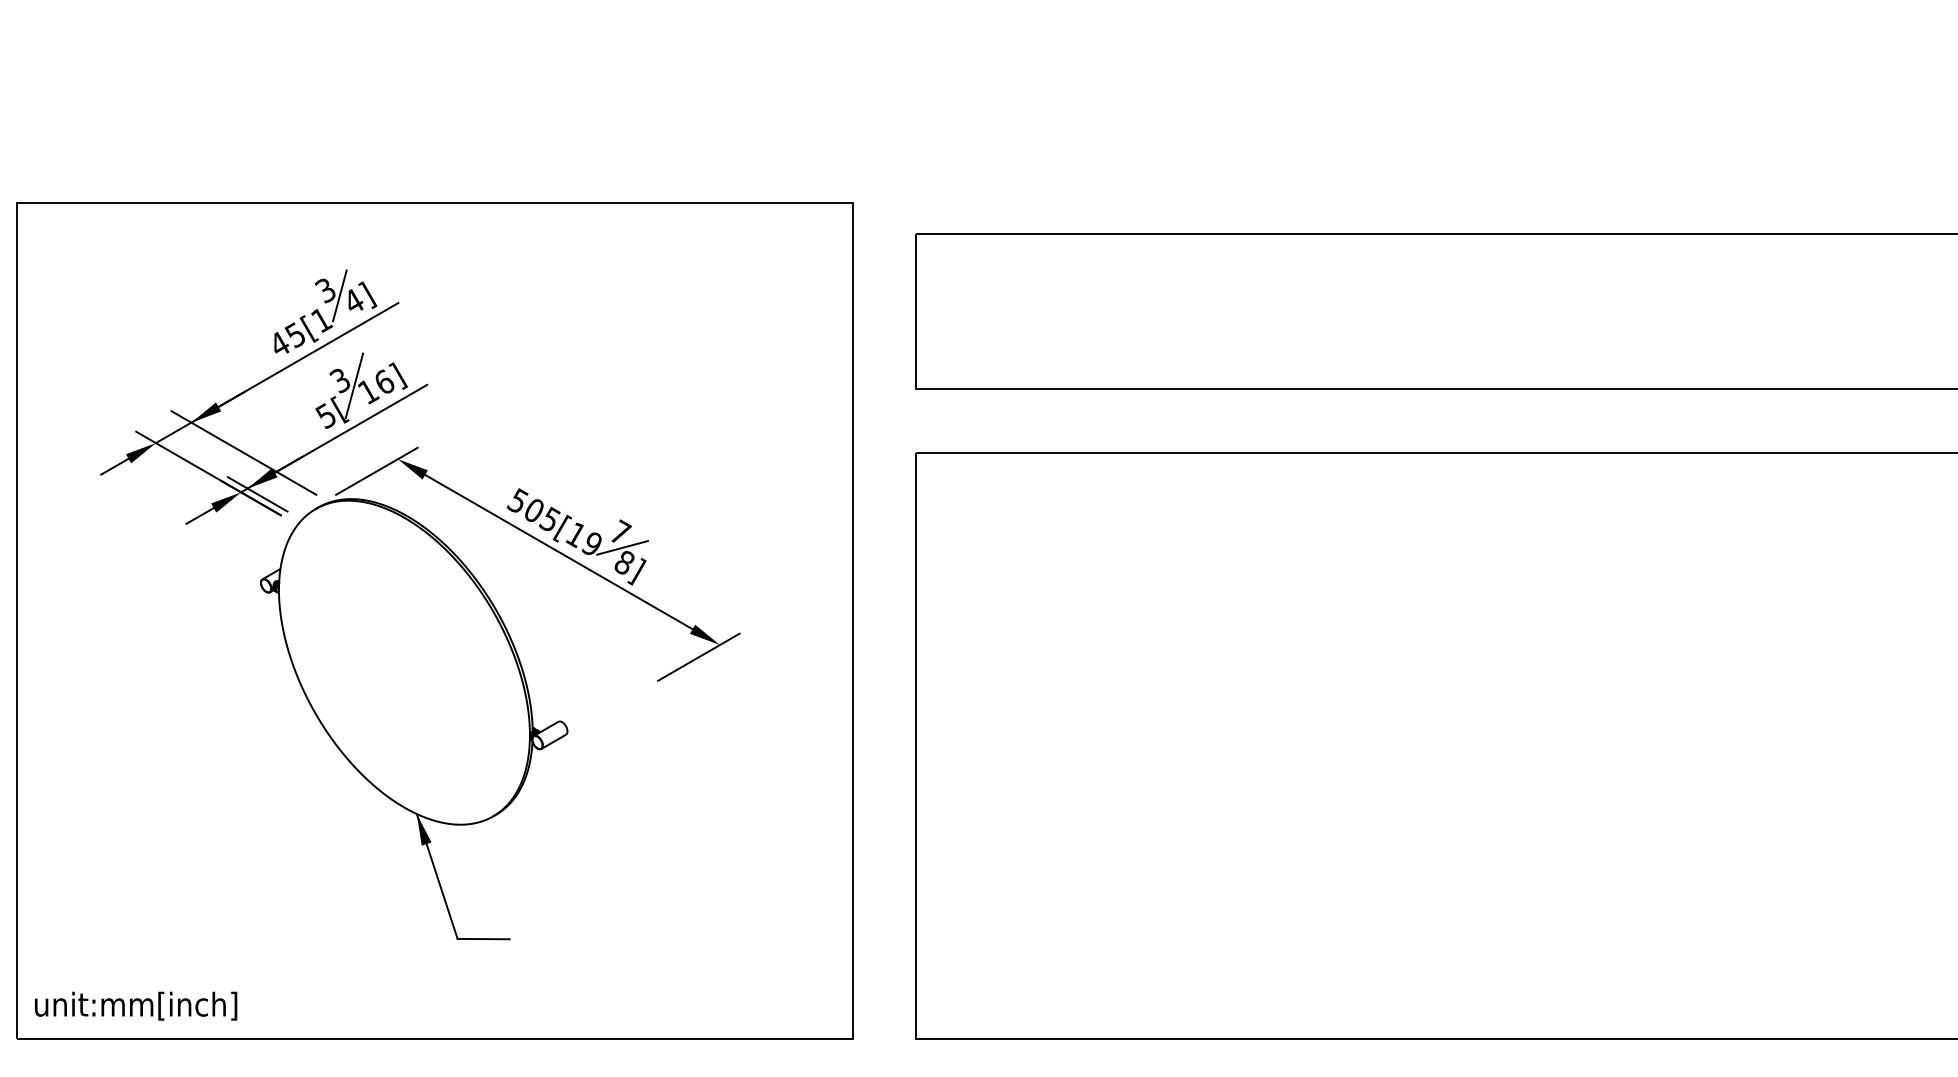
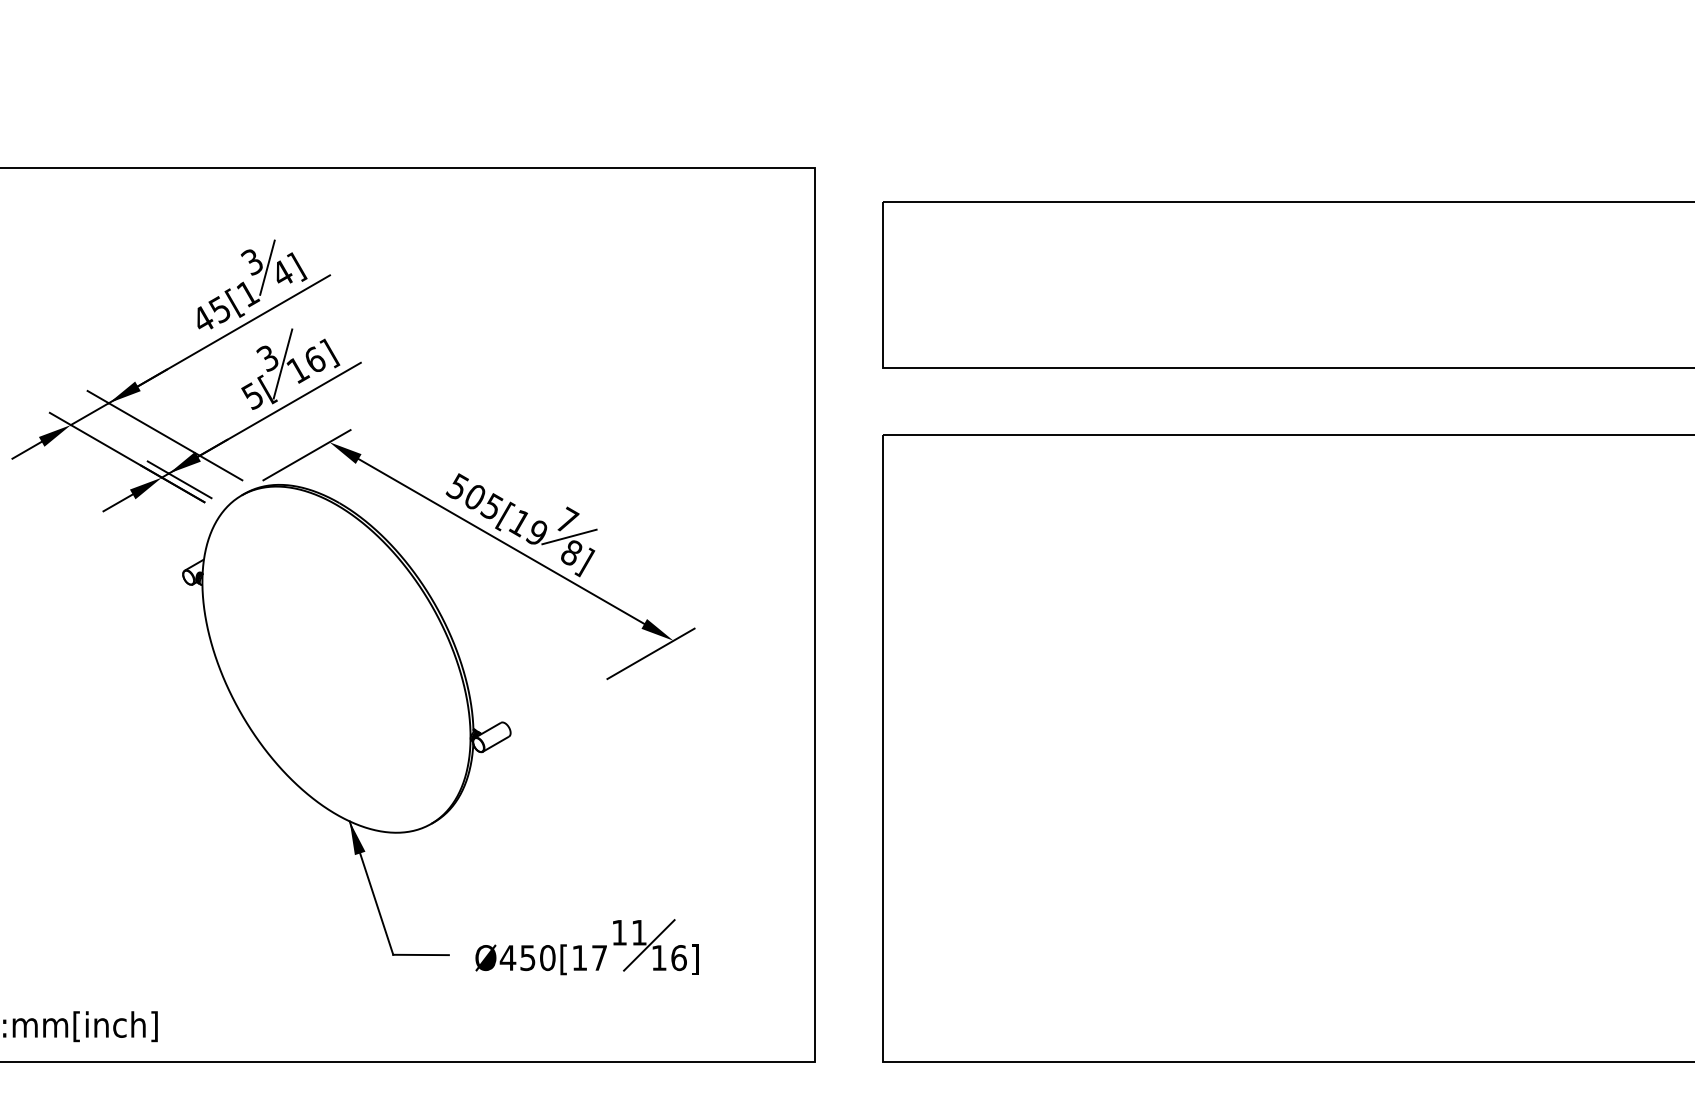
part: (638, 931) -> (586, 946), added

